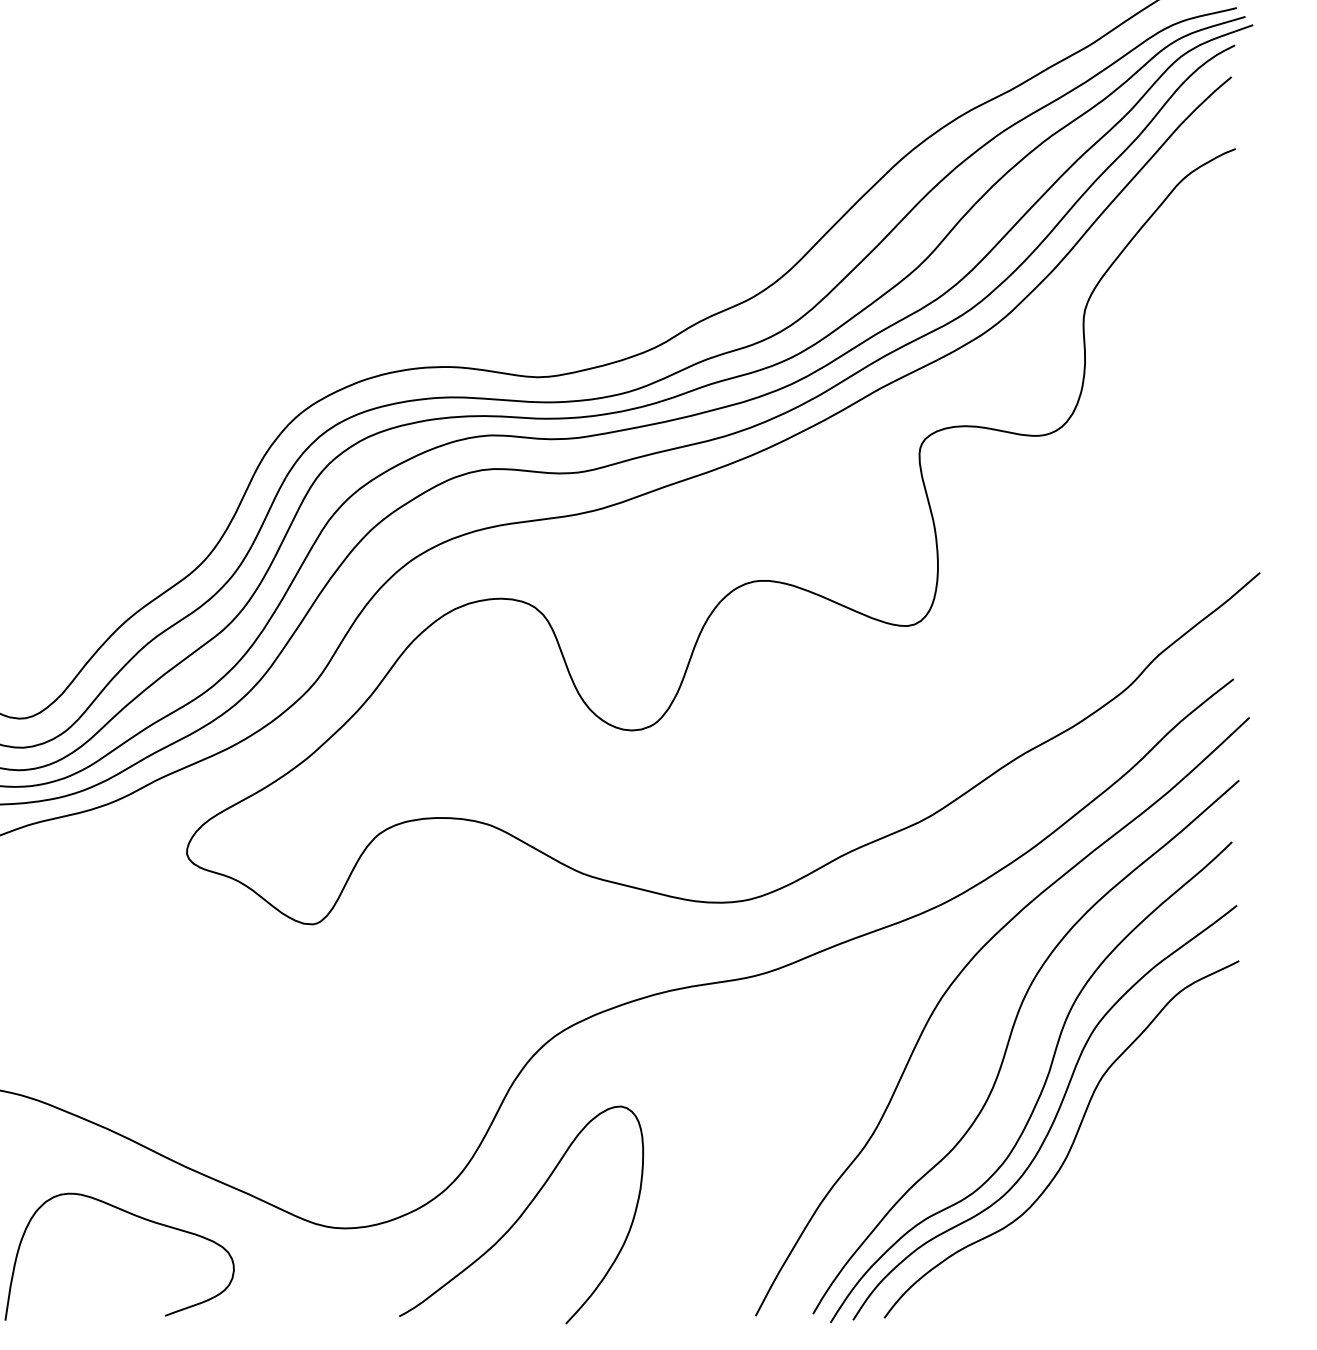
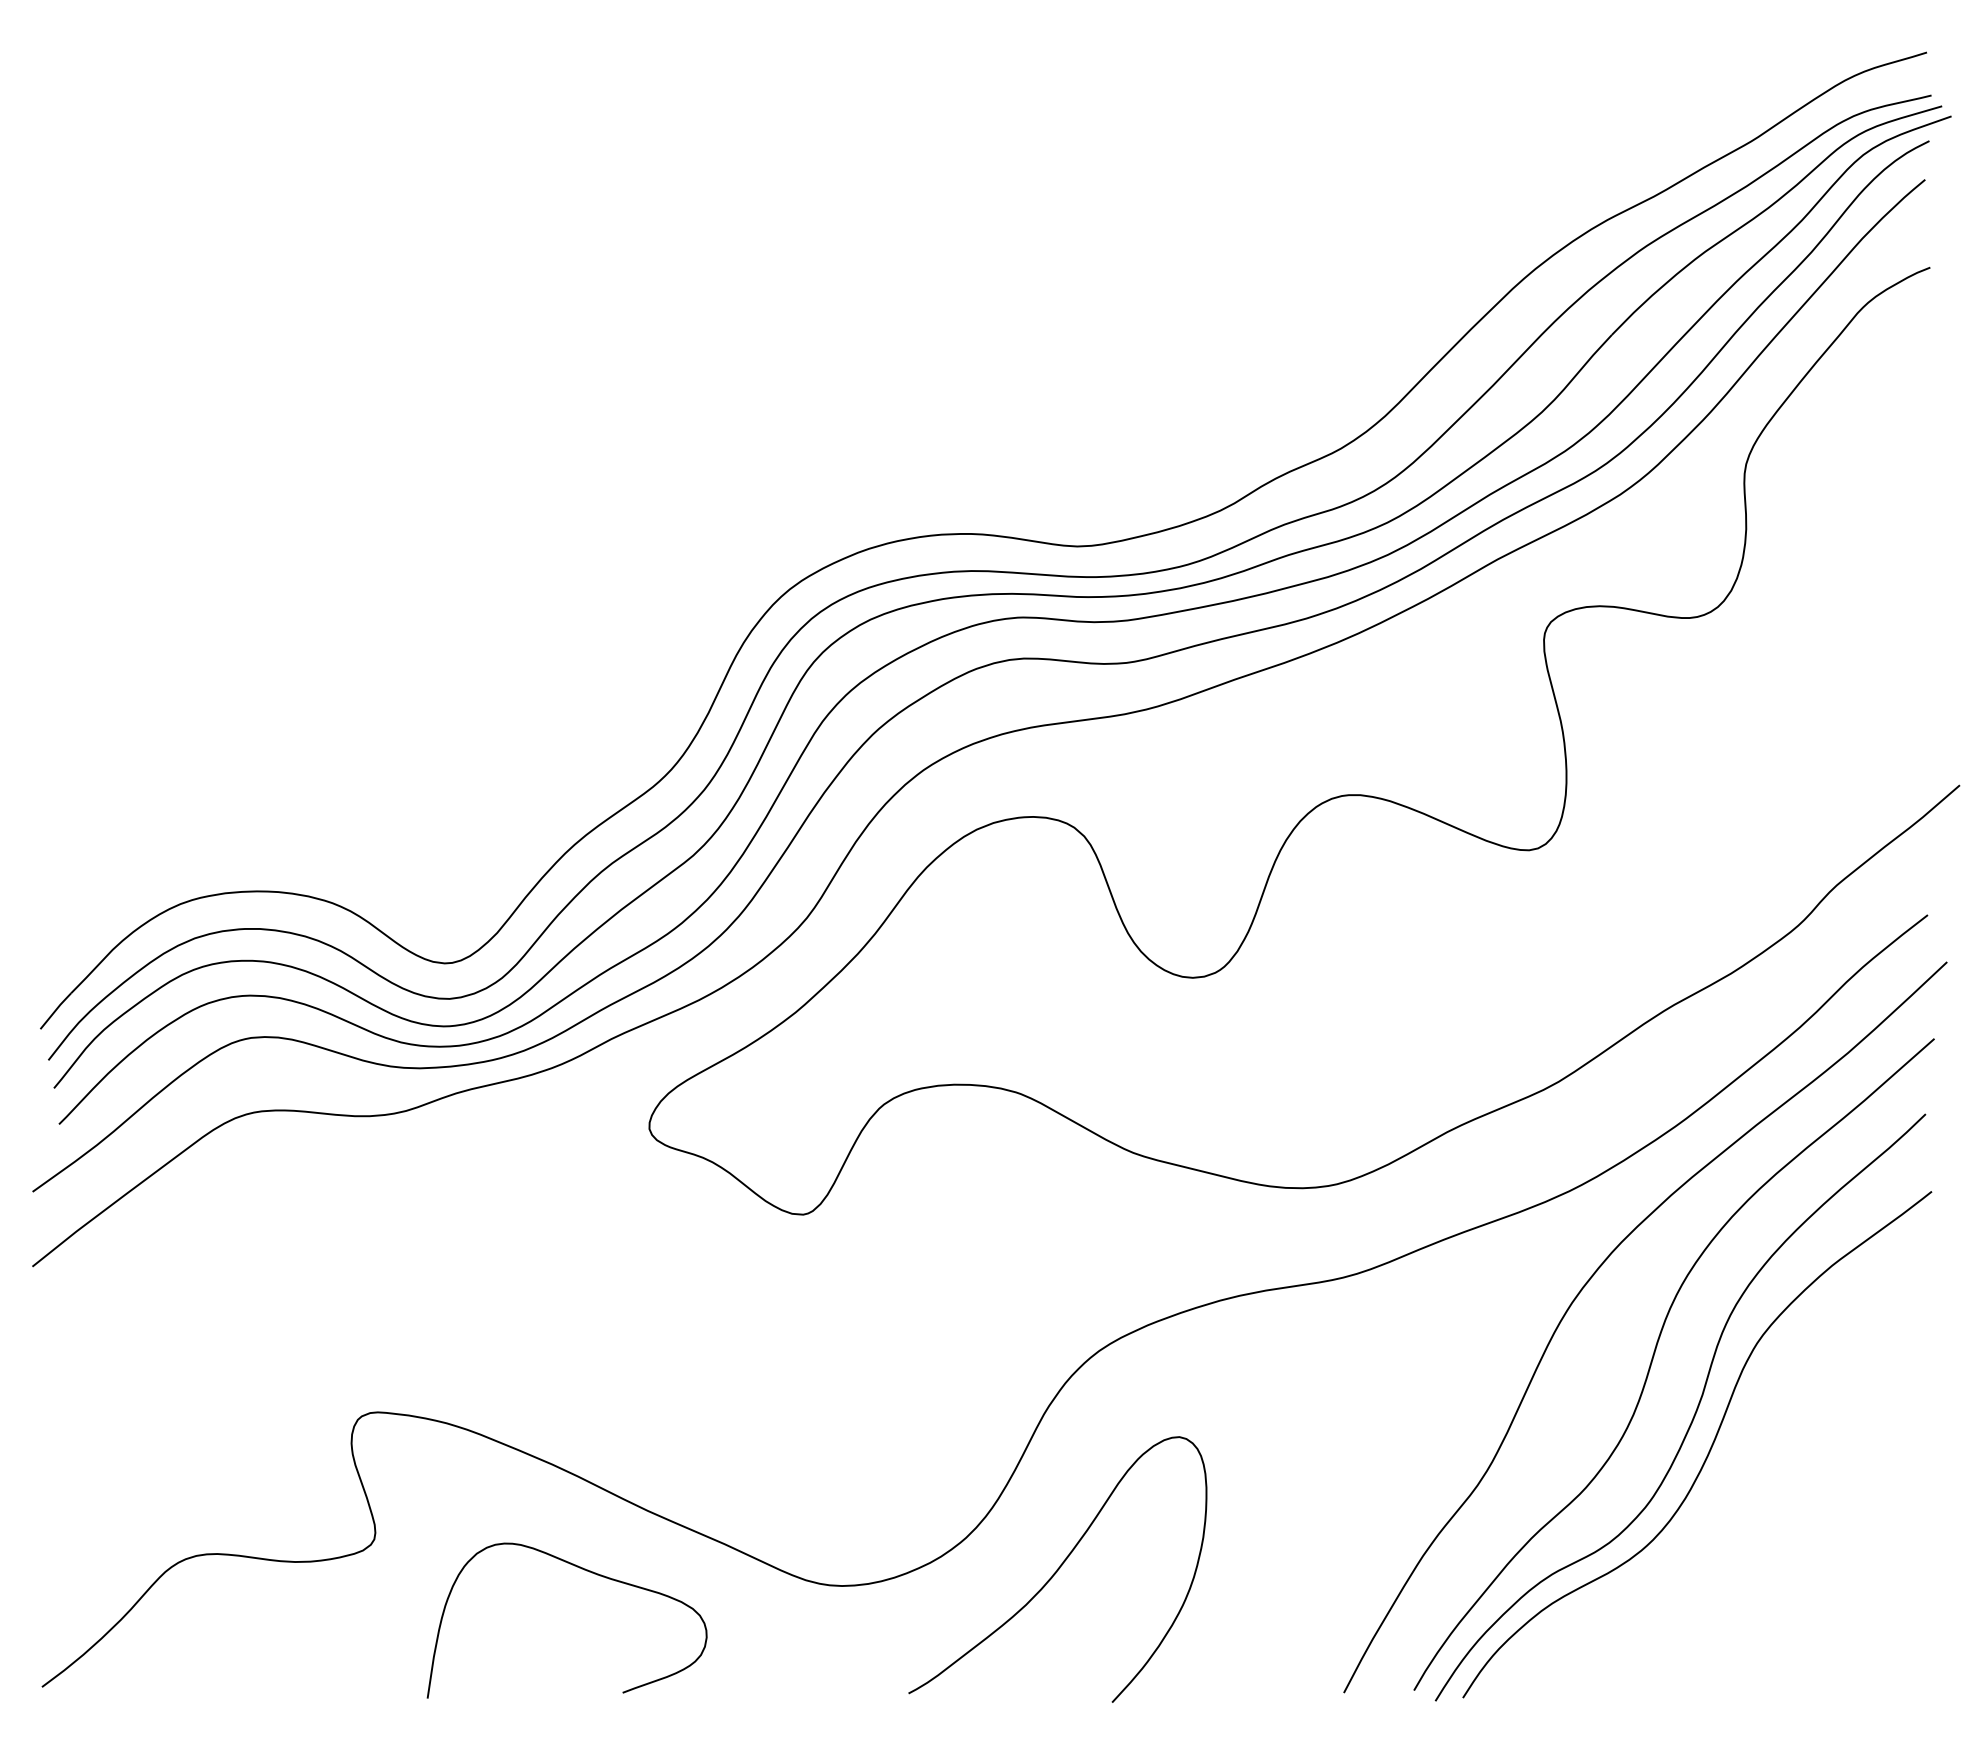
curve: (1071, 1144) -> (1729, 1483), removed

